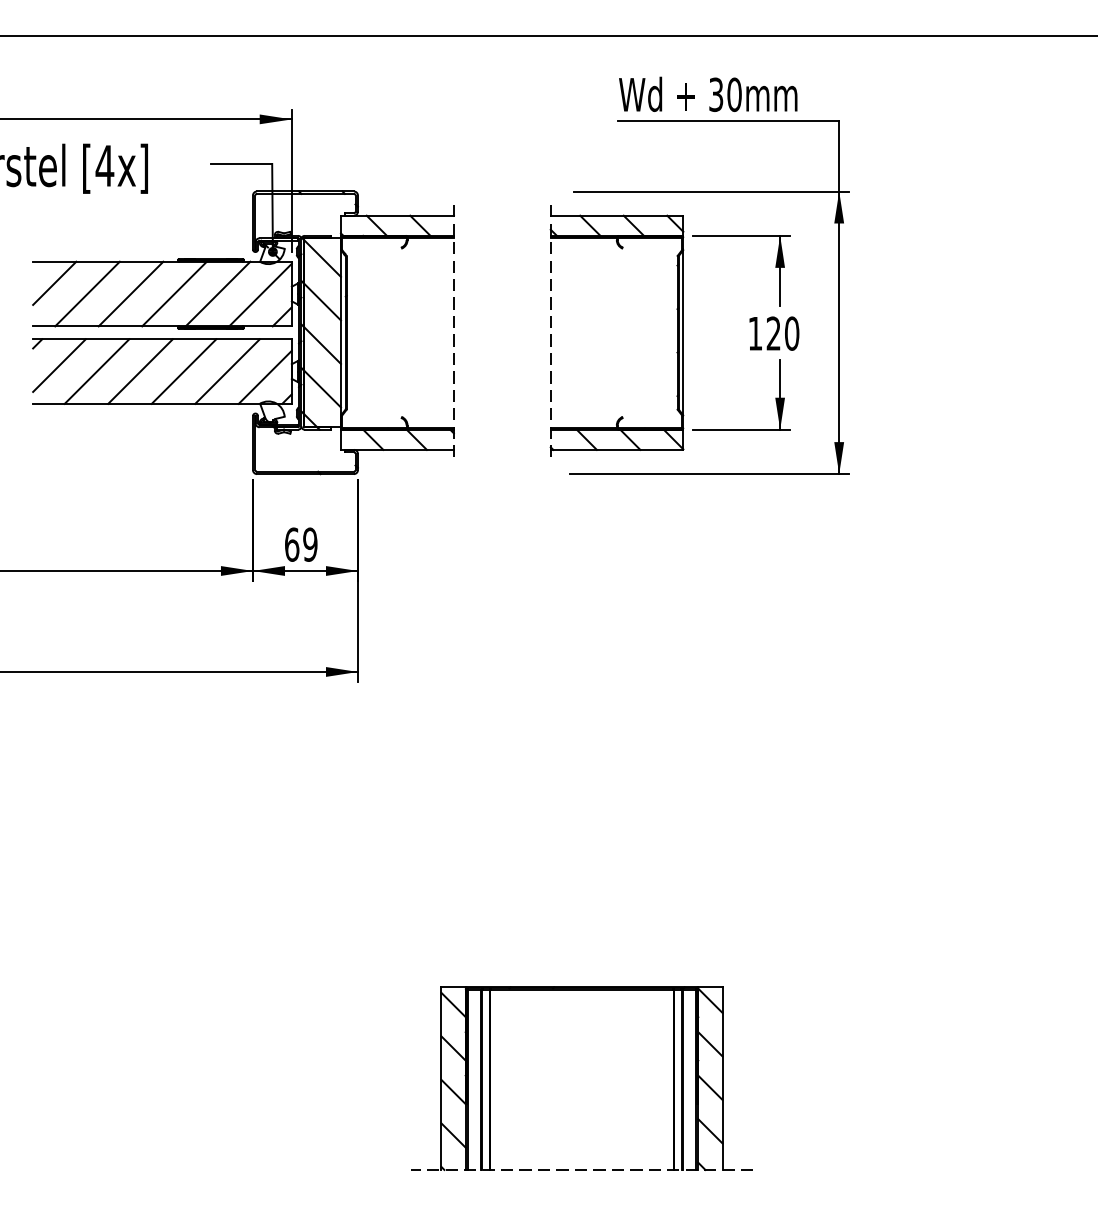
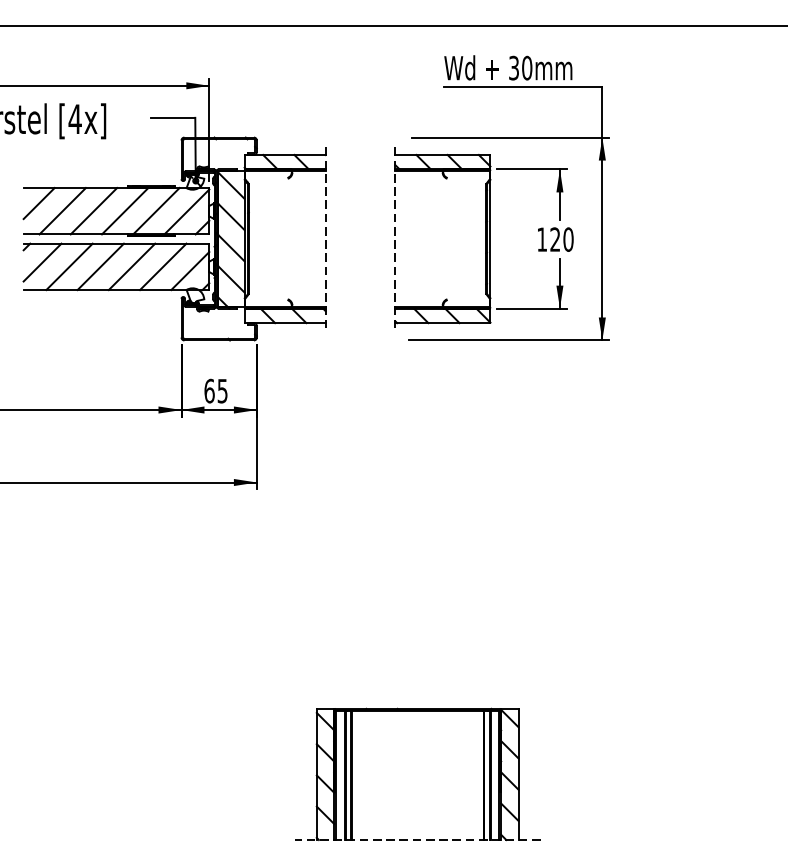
text: (310, 543) -> (222, 390), 69 -> 65

